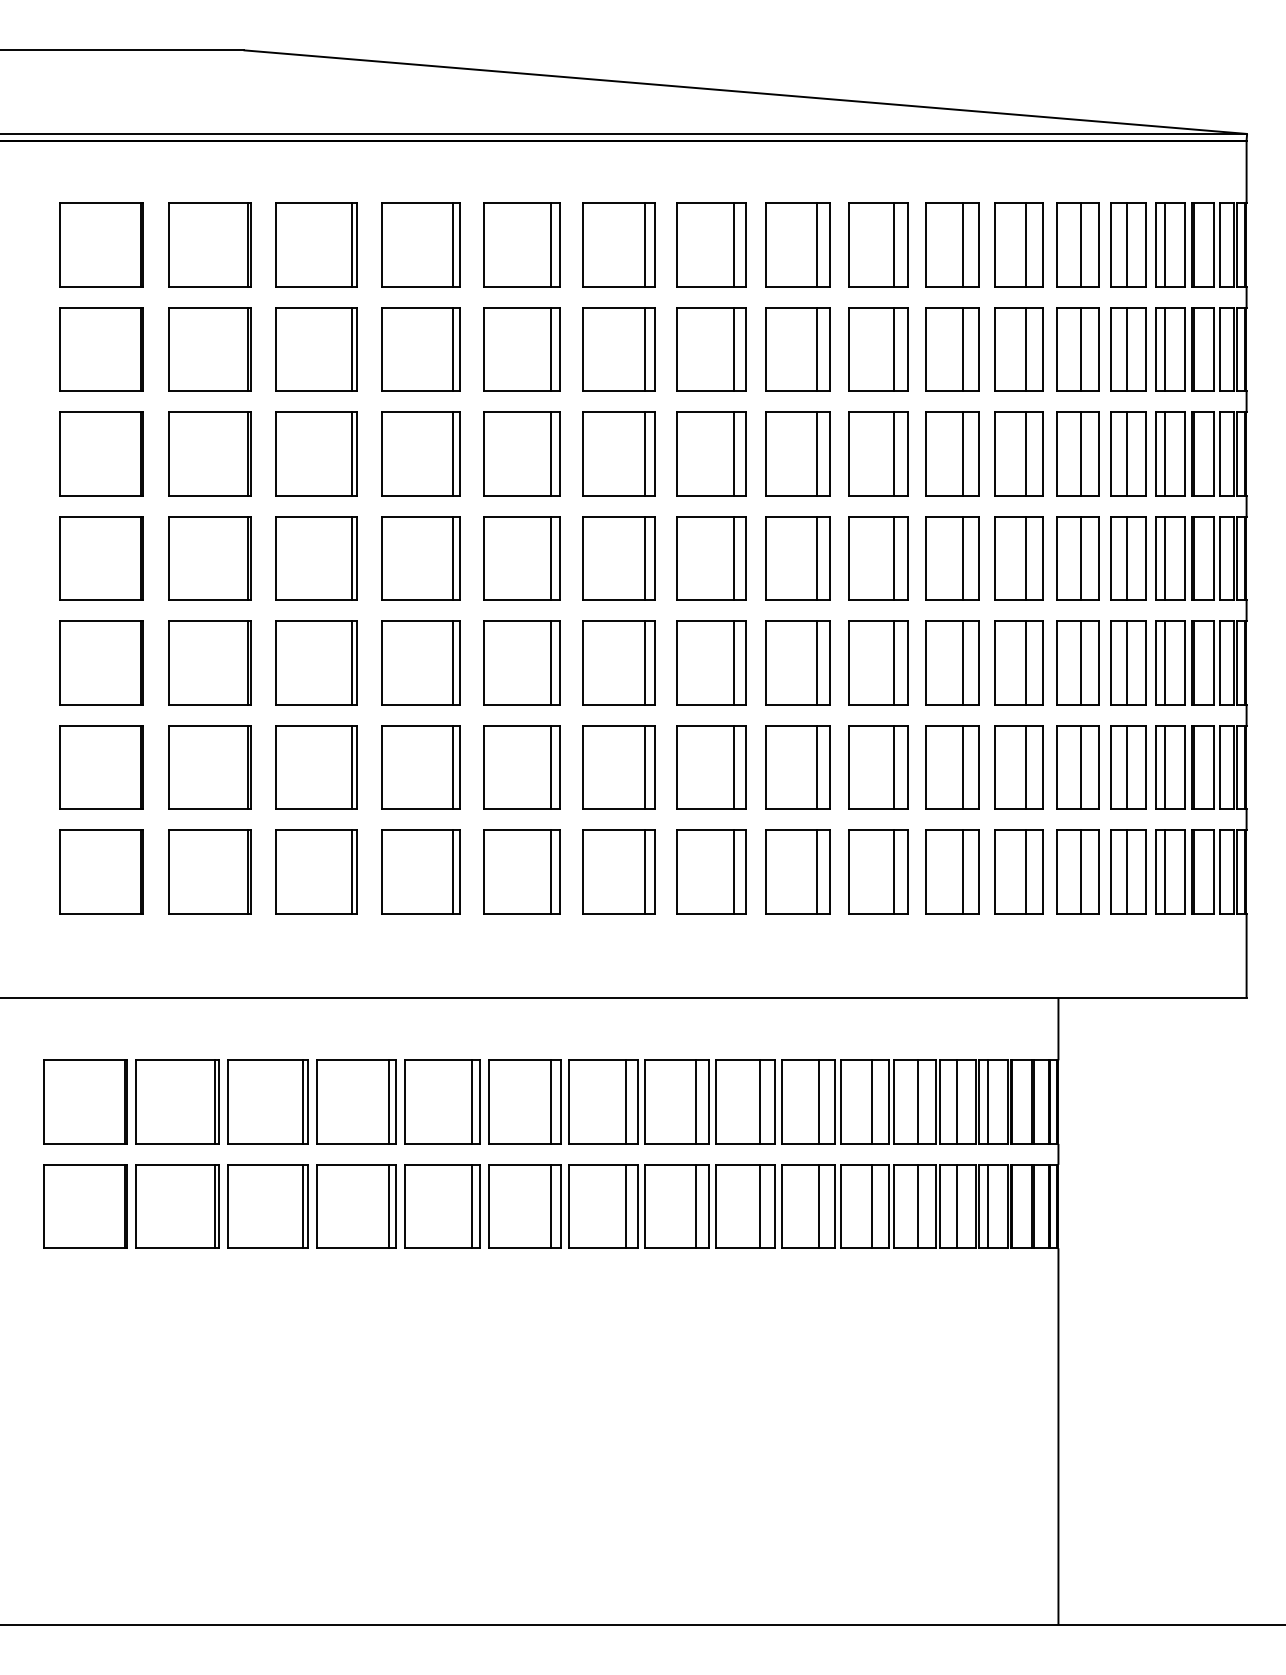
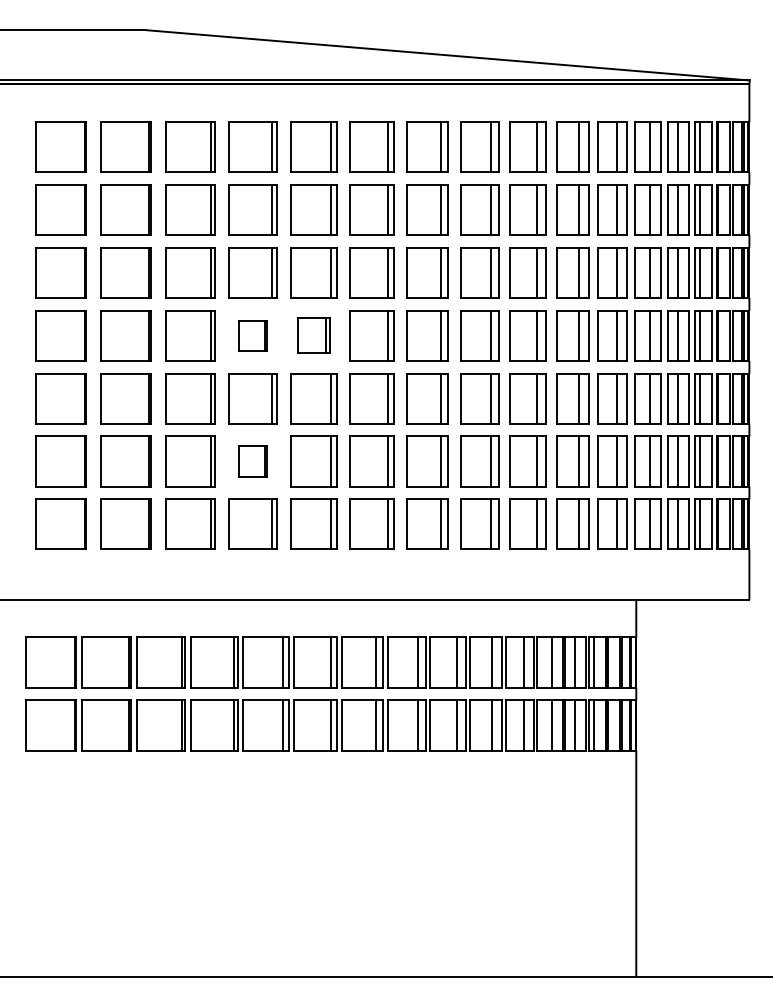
part: (420, 558) -> (252, 335), size x0.6
part: (521, 558) -> (313, 335), size x0.7
part: (420, 767) -> (252, 461), size x0.6

